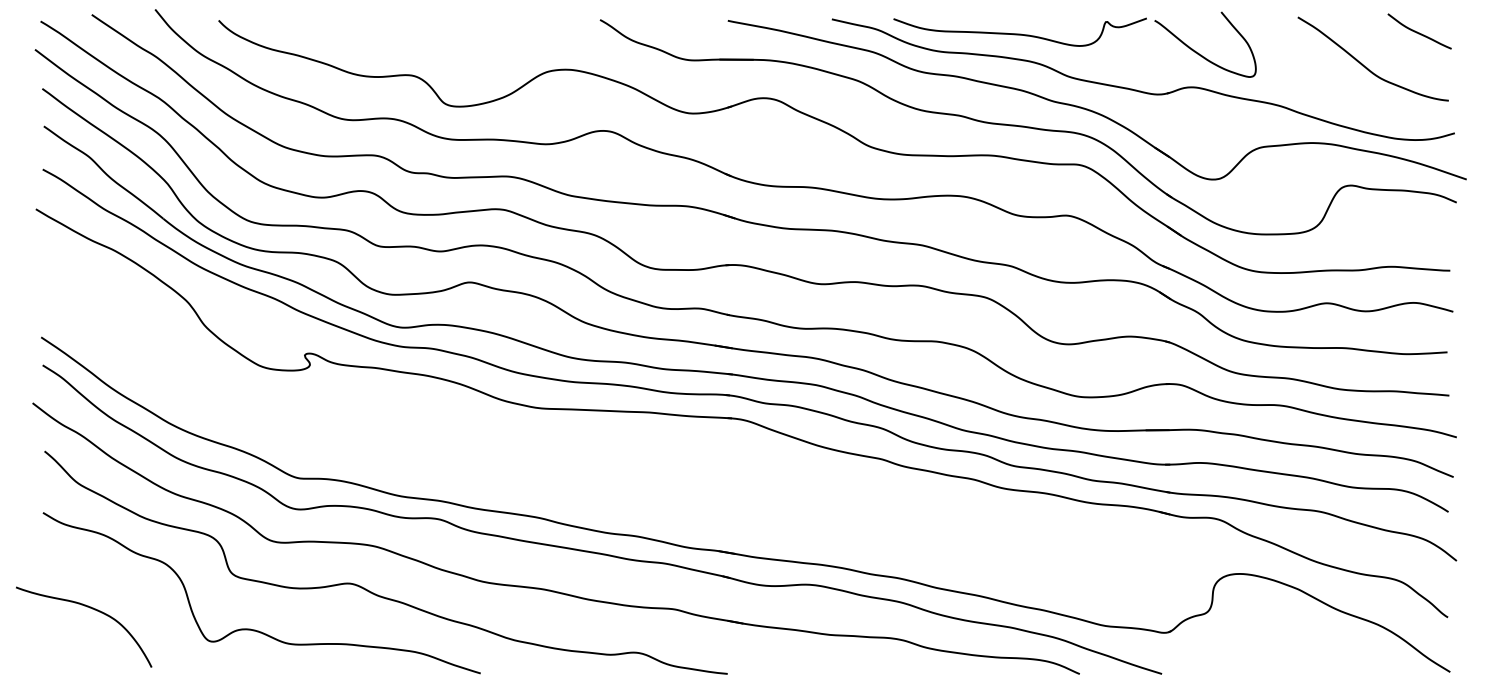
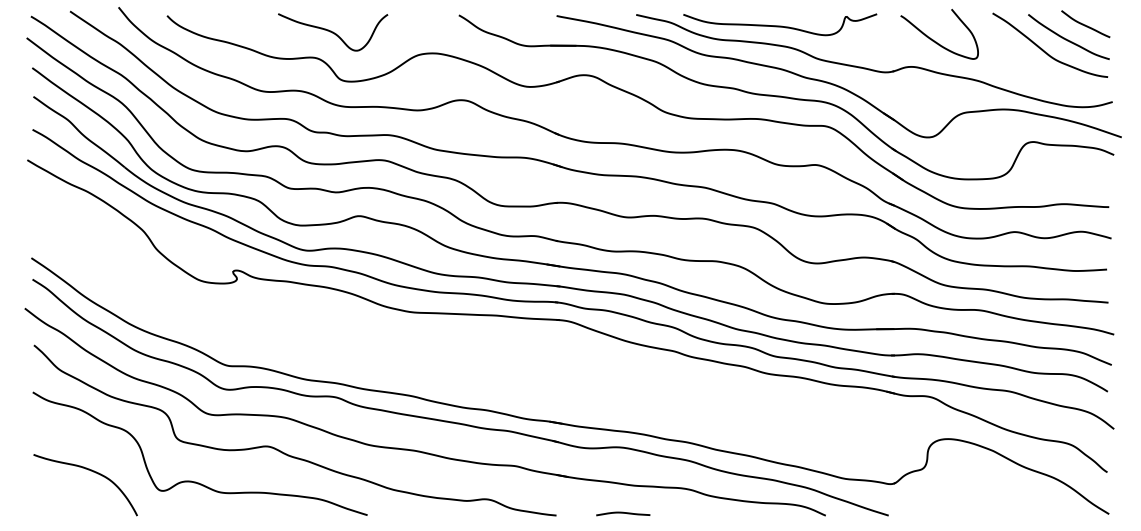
curve: (435, 42) -> (332, 32), added
curve: (1396, 51) -> (1068, 39), added
curve: (1198, 52) -> (934, 40), moved
curve: (89, 608) -> (89, 470), moved
curve: (814, 671) -> (622, 513), added

